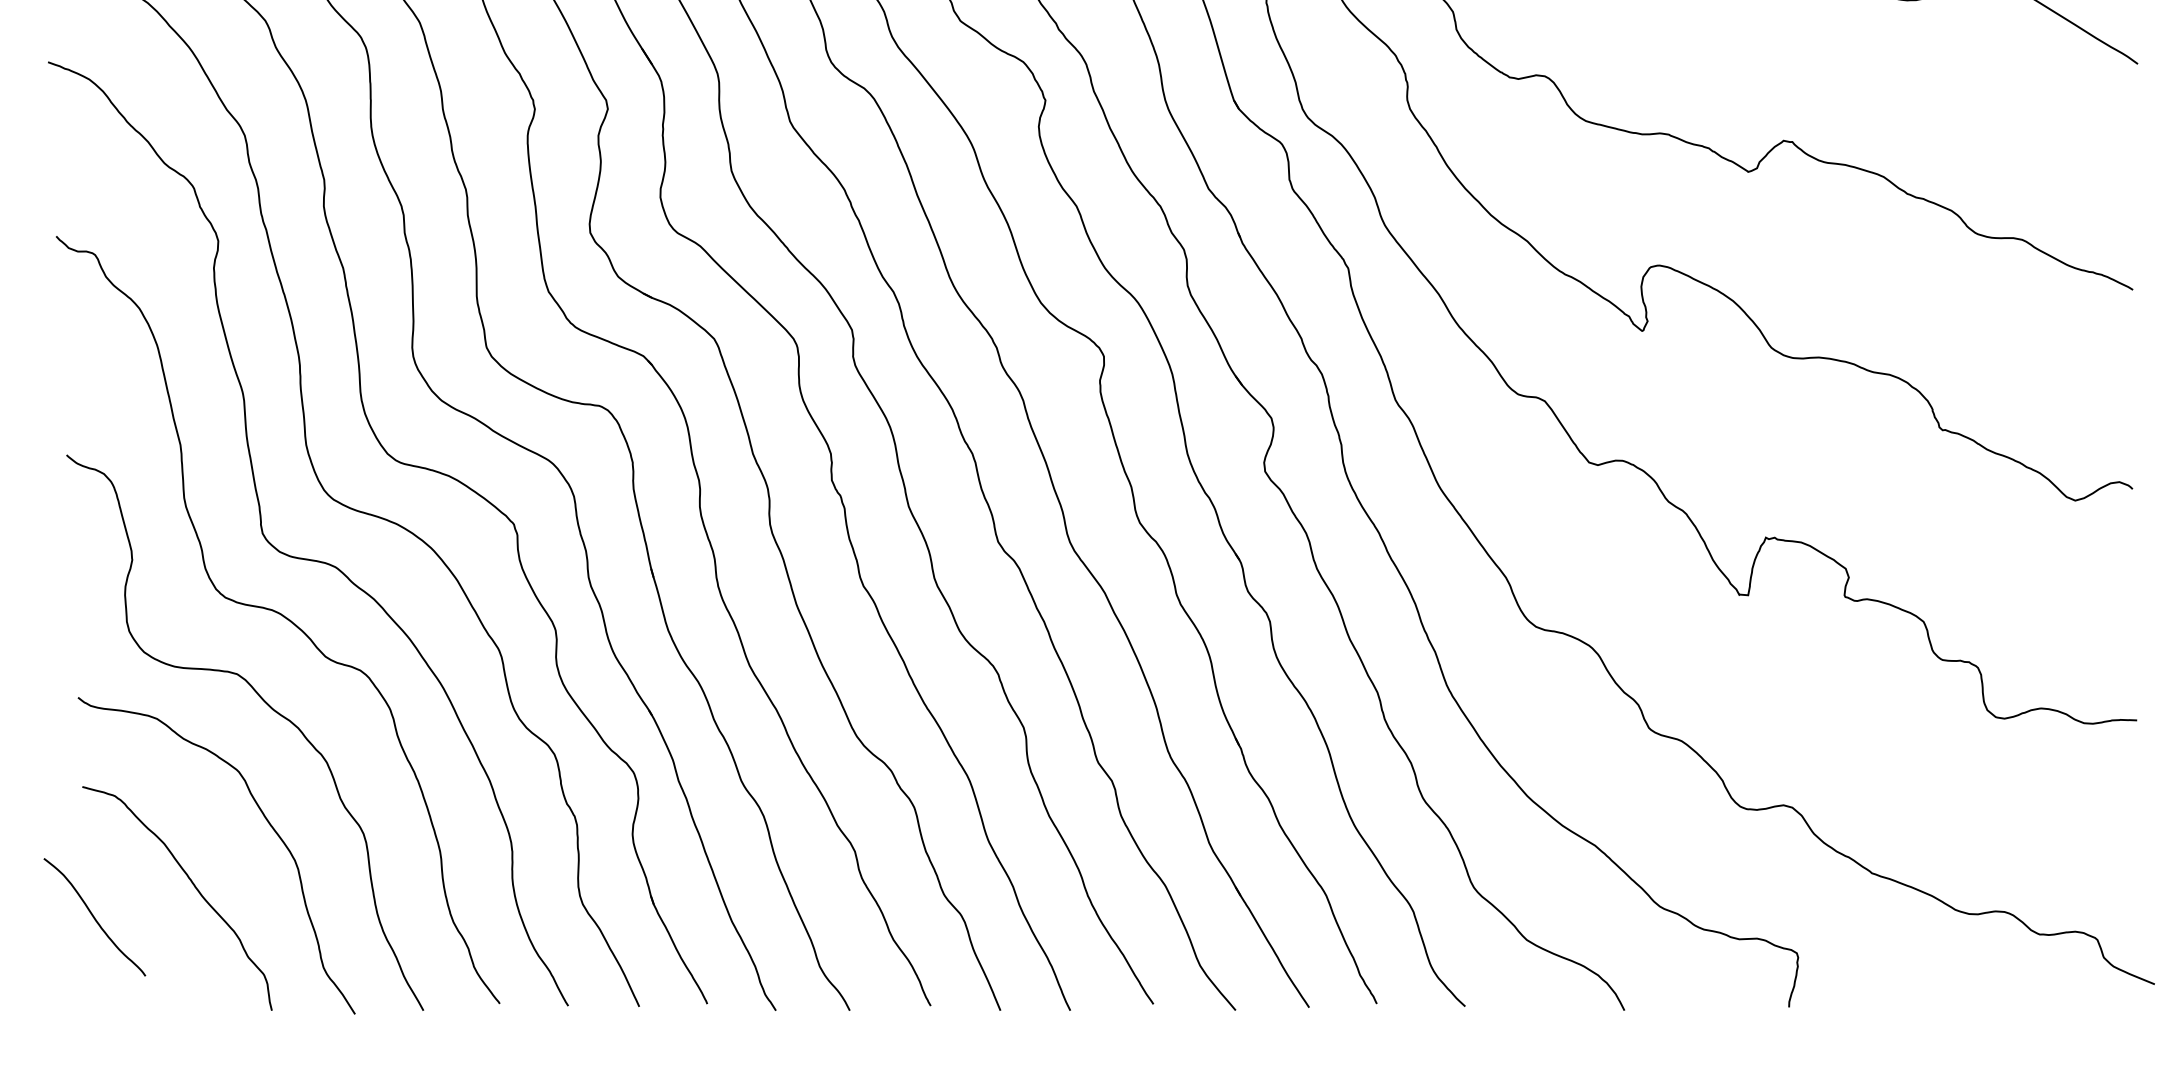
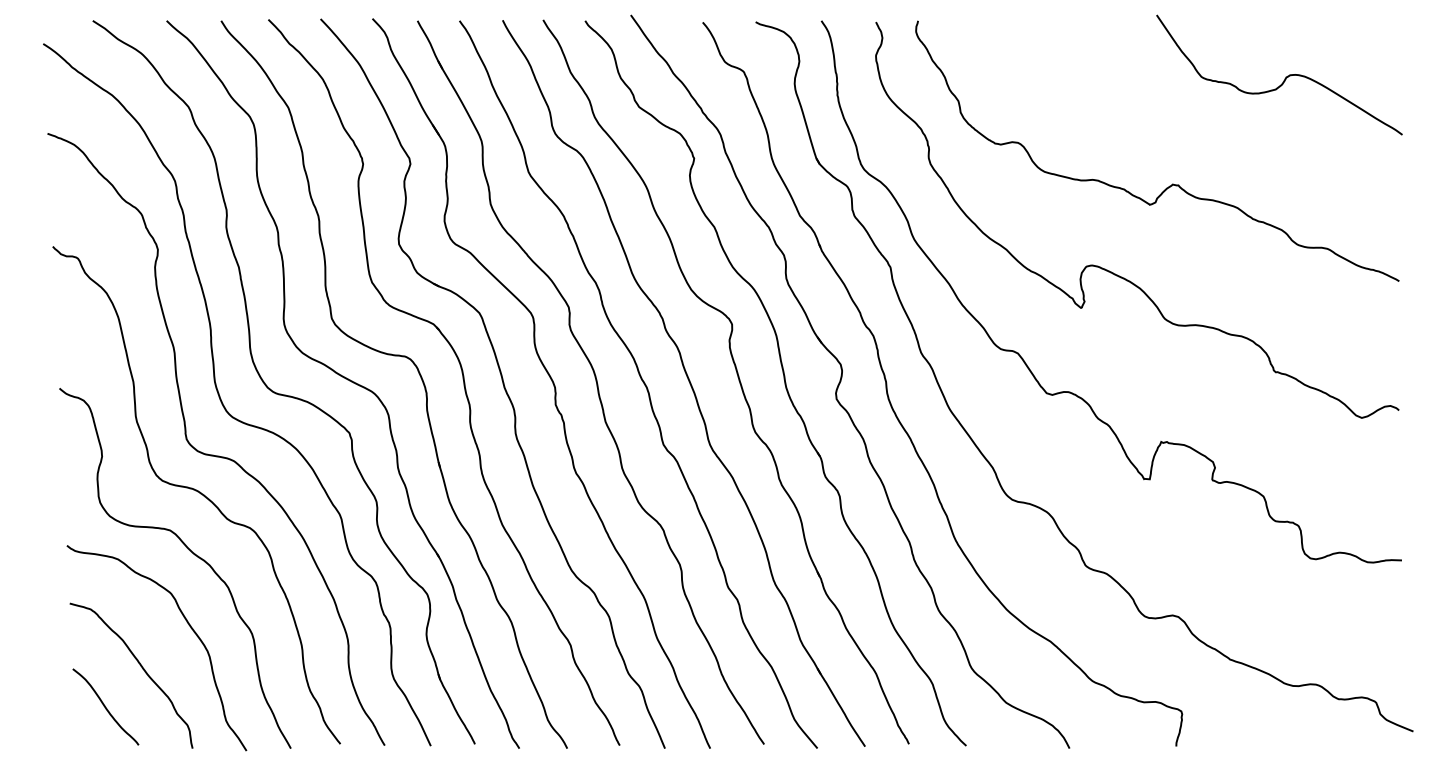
curve: (94, 916) -> (105, 706), moved

